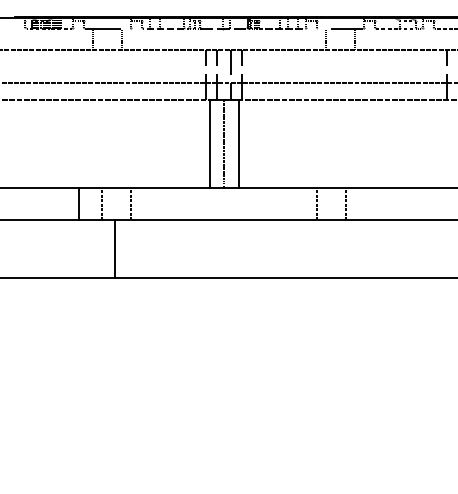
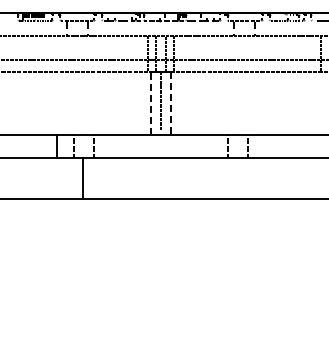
line: (209, 143) -> (150, 103), solid -> dashed
line: (238, 143) -> (171, 103), solid -> dashed

